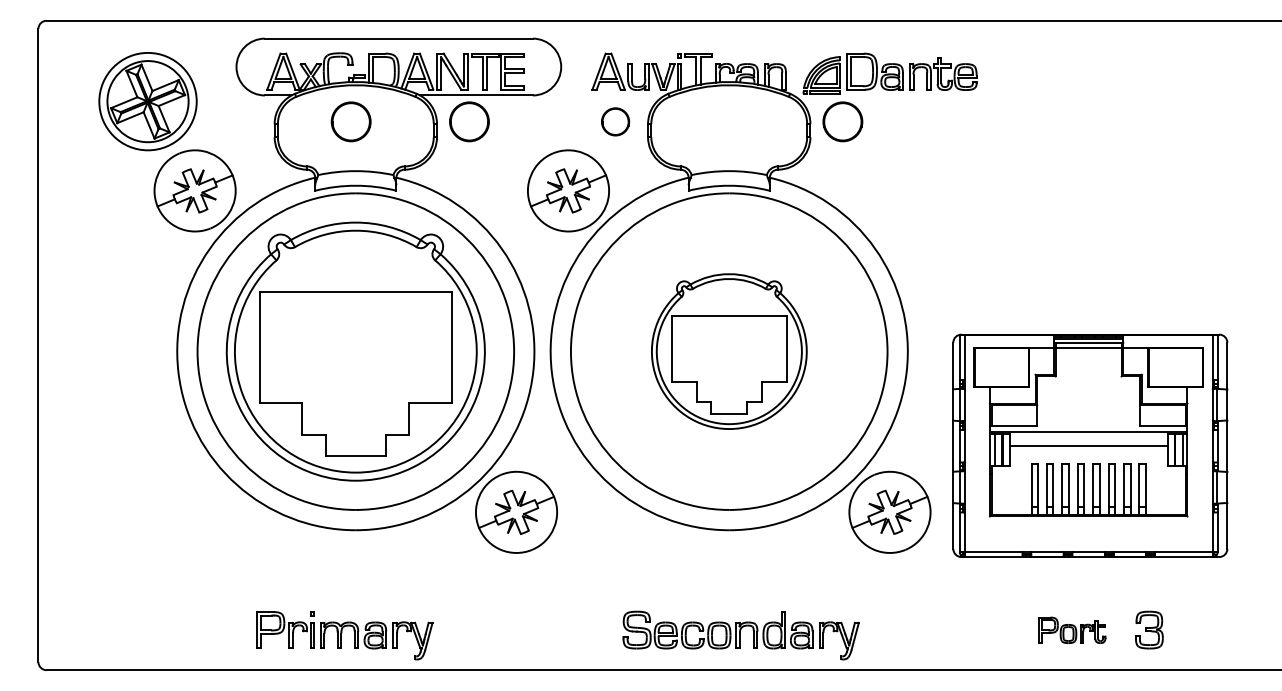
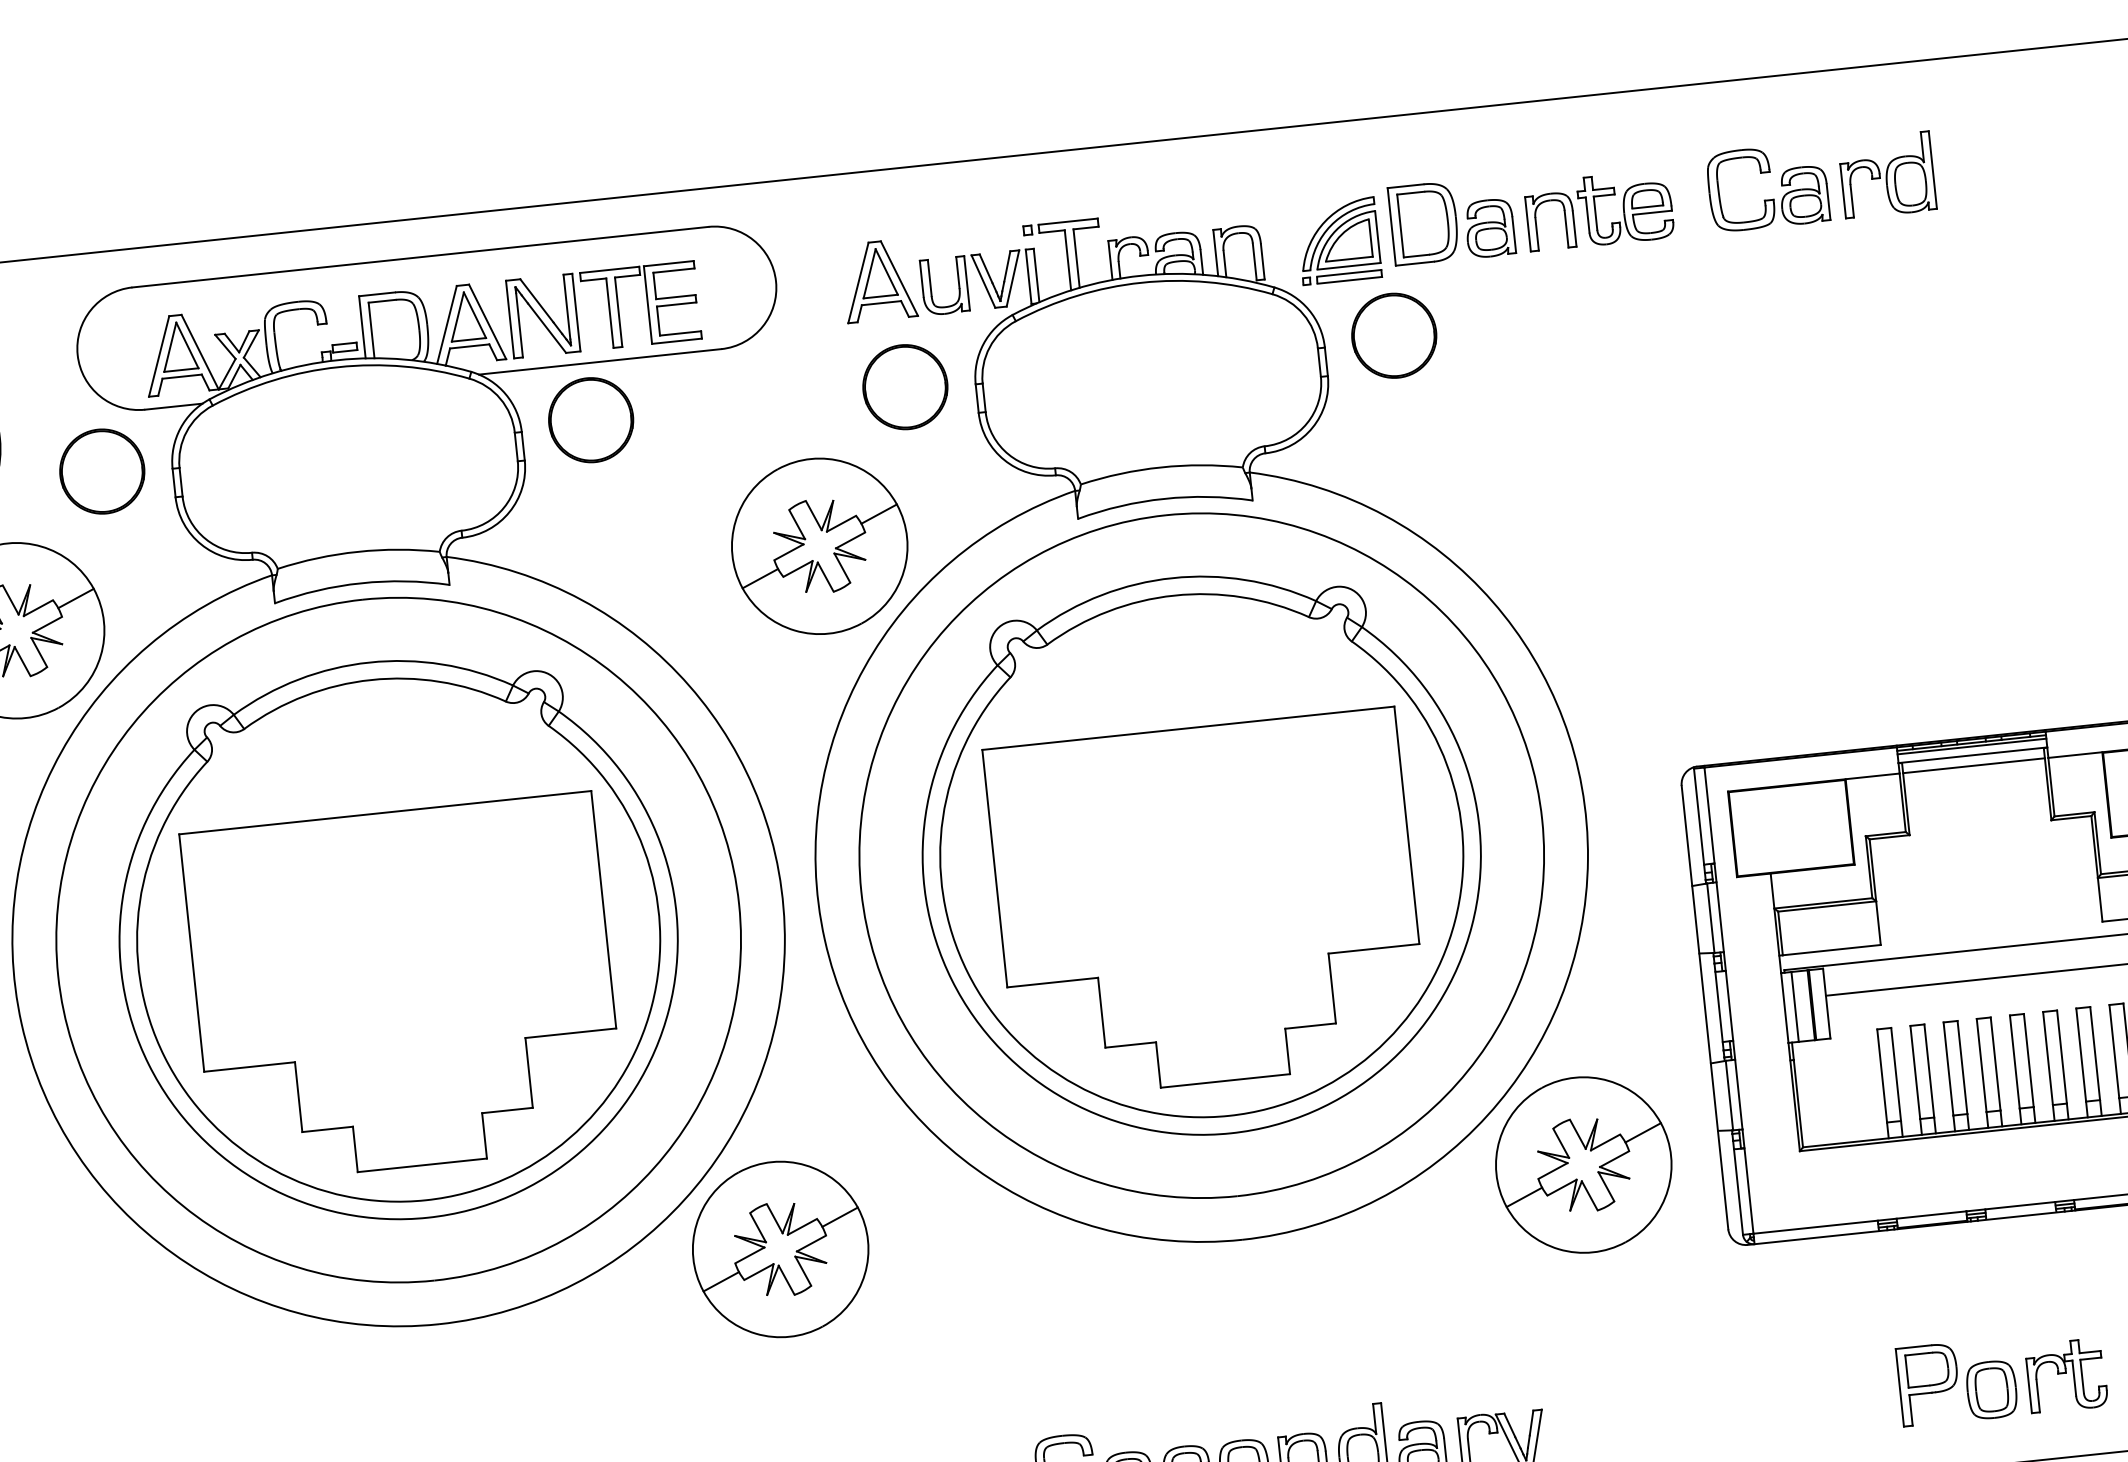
part: (1046, 71) -> (1820, 181), added
part: (350, 121) -> (100, 470), moved
part: (615, 121) -> (905, 386), size x1.43
part: (729, 351) -> (1202, 855), size x1.67
part: (1072, 630) -> (2003, 1377), size x1.43

